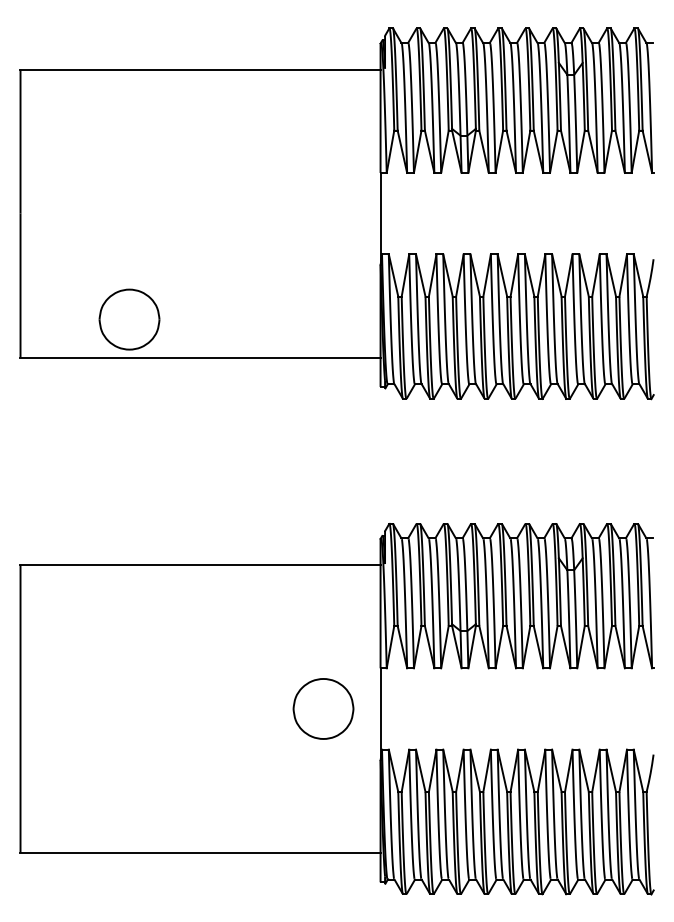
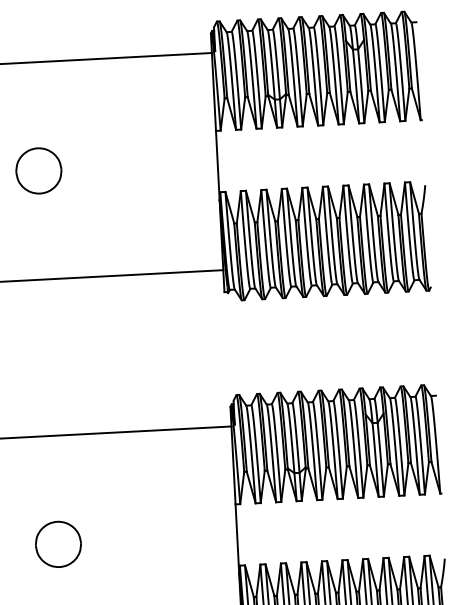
part: (129, 319) -> (38, 170), moved
part: (323, 708) -> (58, 544), moved

